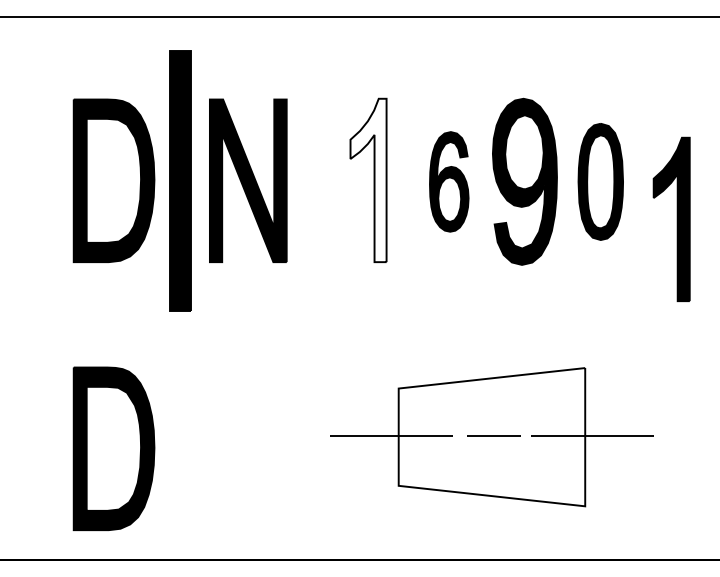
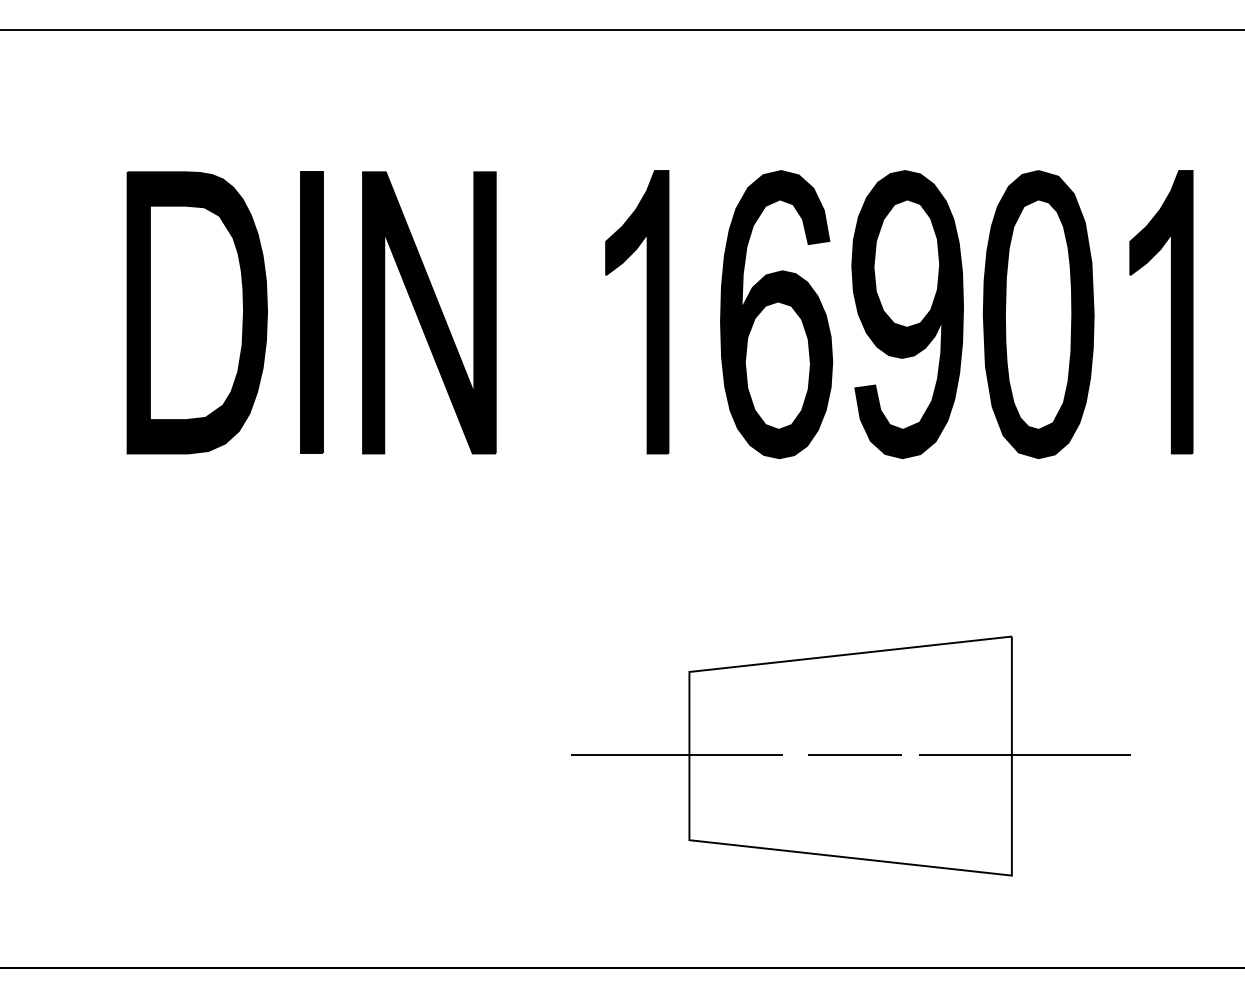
part: (180, 180) -> (312, 312), size x0.62
fill: (368, 180) -> (637, 312), added
part: (449, 181) -> (777, 314), size x1.67
part: (600, 181) -> (1038, 314), size x1.43
part: (671, 218) -> (1161, 310), moved
part: (113, 448) -> (196, 775), removed

